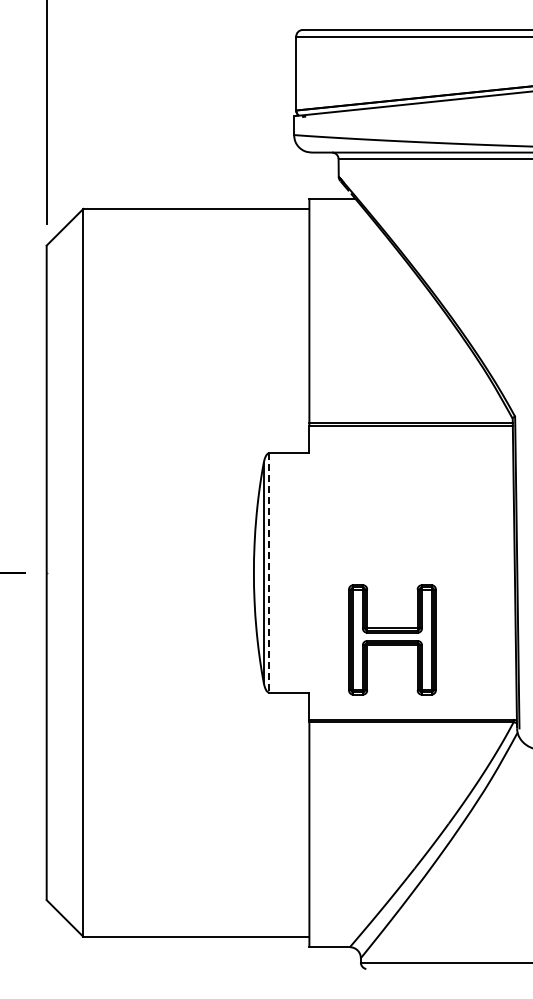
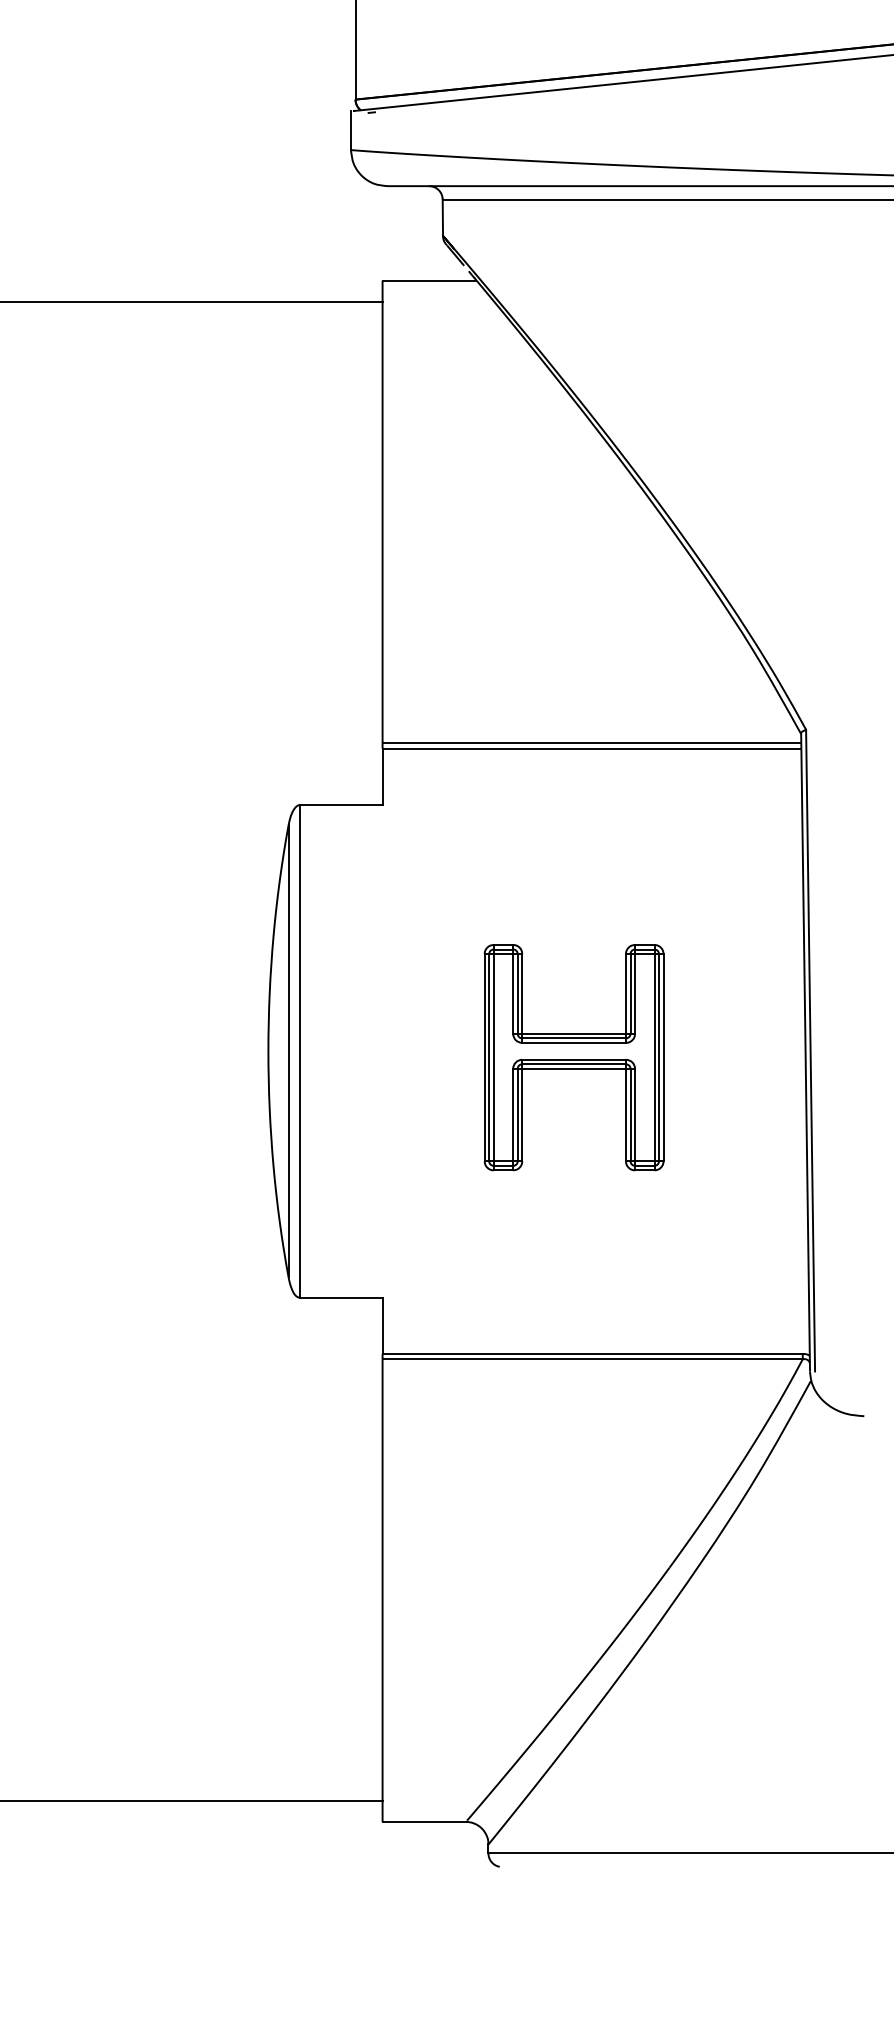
line: (269, 572) -> (300, 1050), dashed -> solid
part: (392, 639) -> (574, 1056), moved

